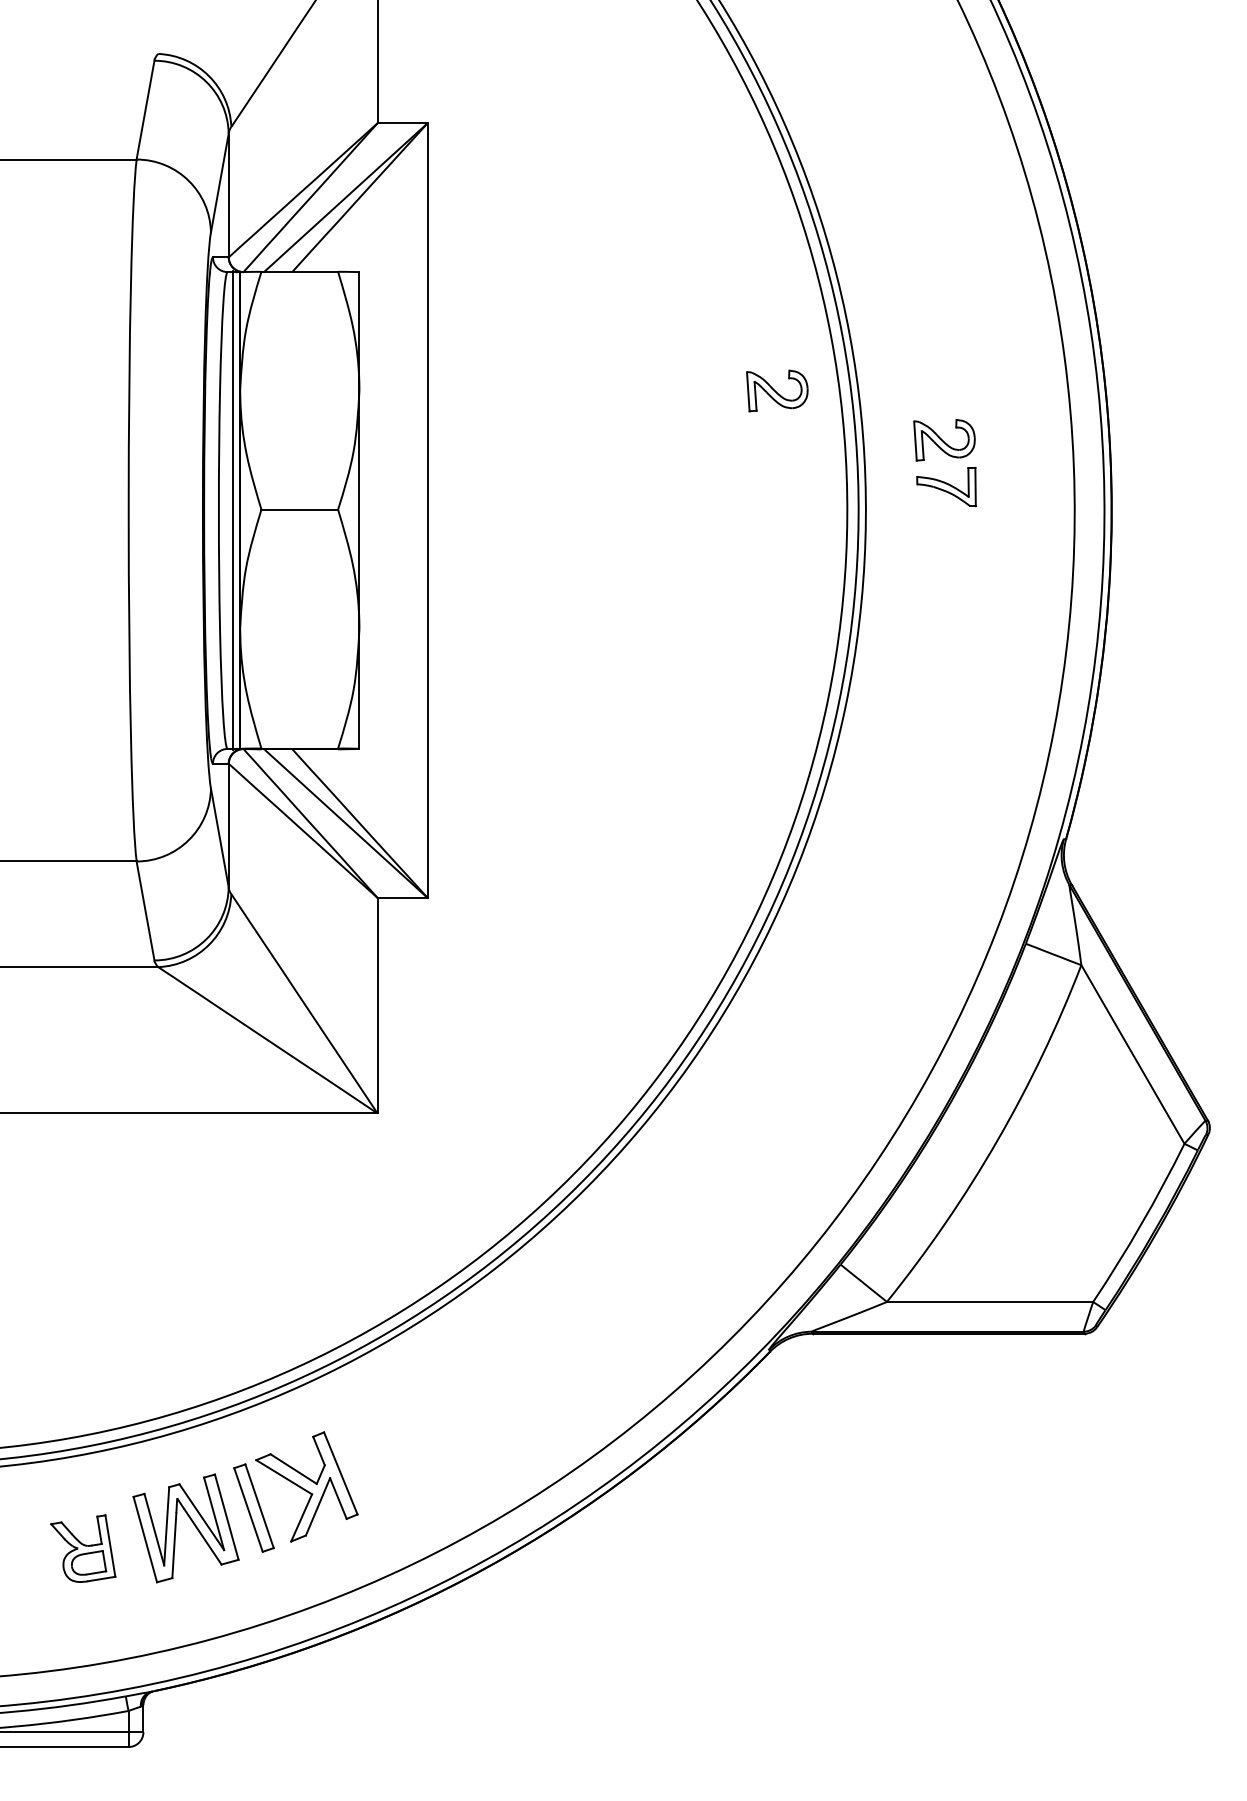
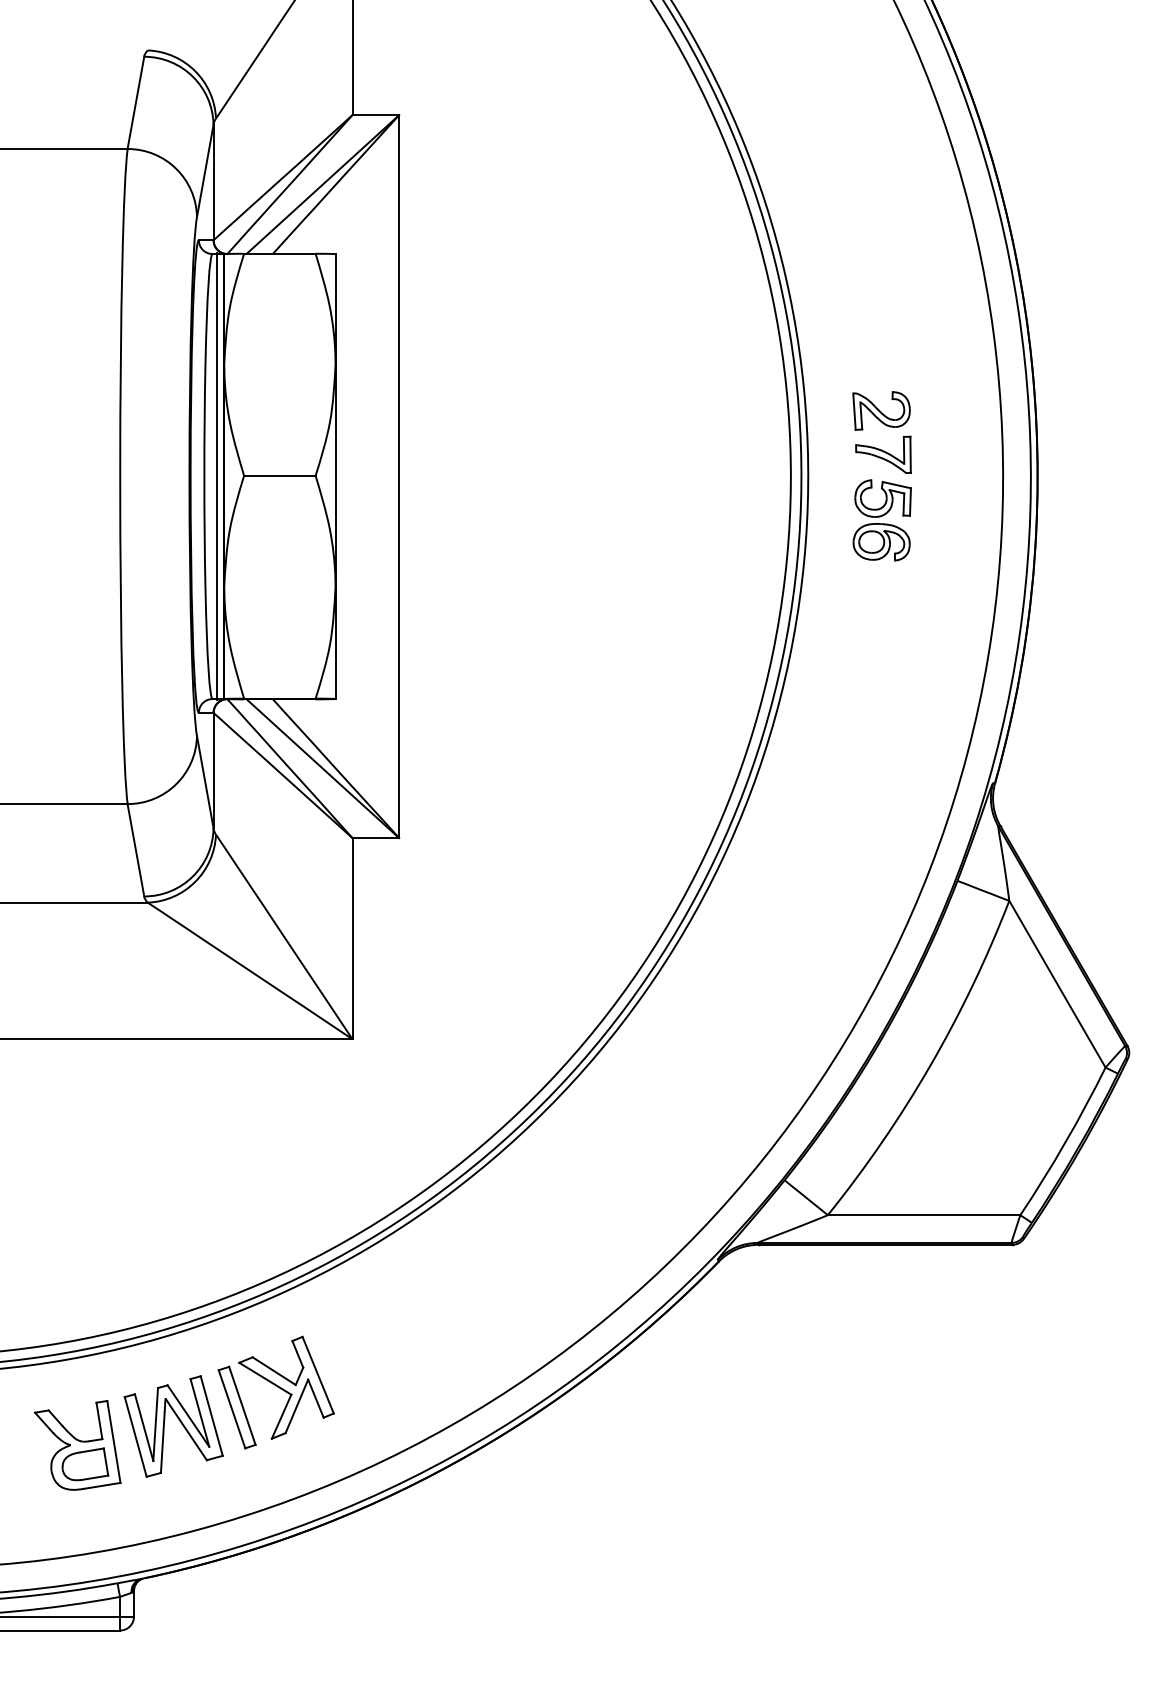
part: (777, 390) -> (725, 364), removed
part: (944, 557) -> (881, 520), added
part: (82, 1548) -> (77, 1445), size x1.43

